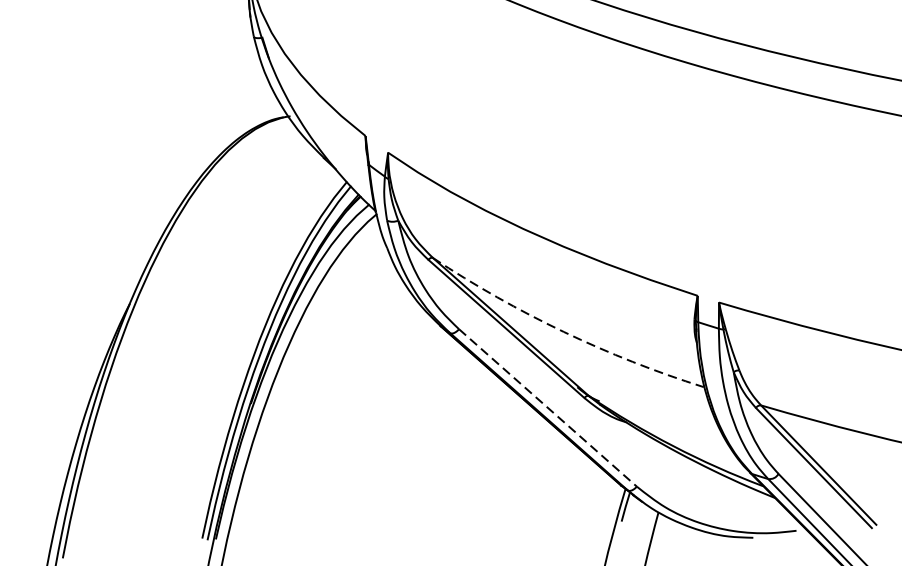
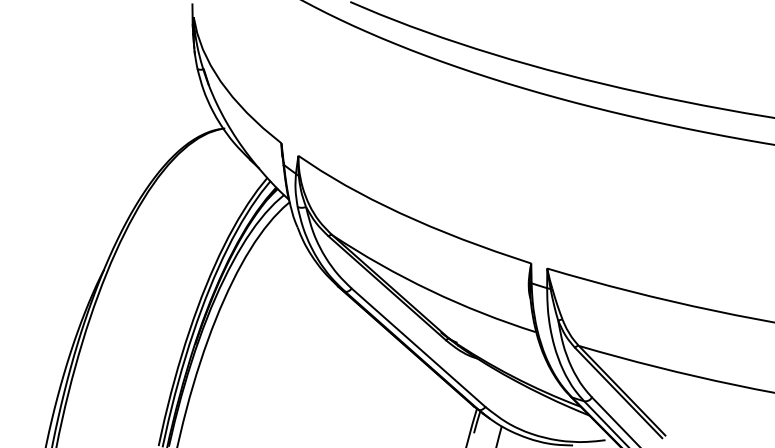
arc: (563, 331) -> (430, 290), dashed -> solid
line: (549, 408) -> (419, 348), dashed -> solid

